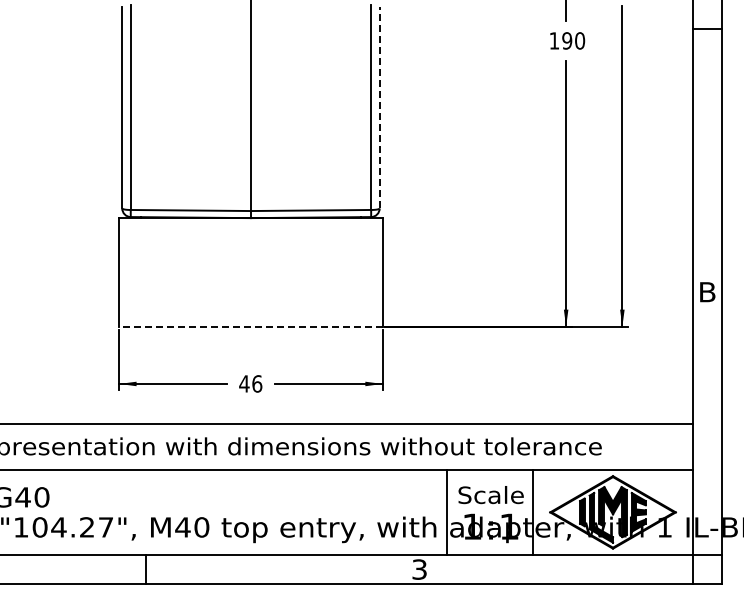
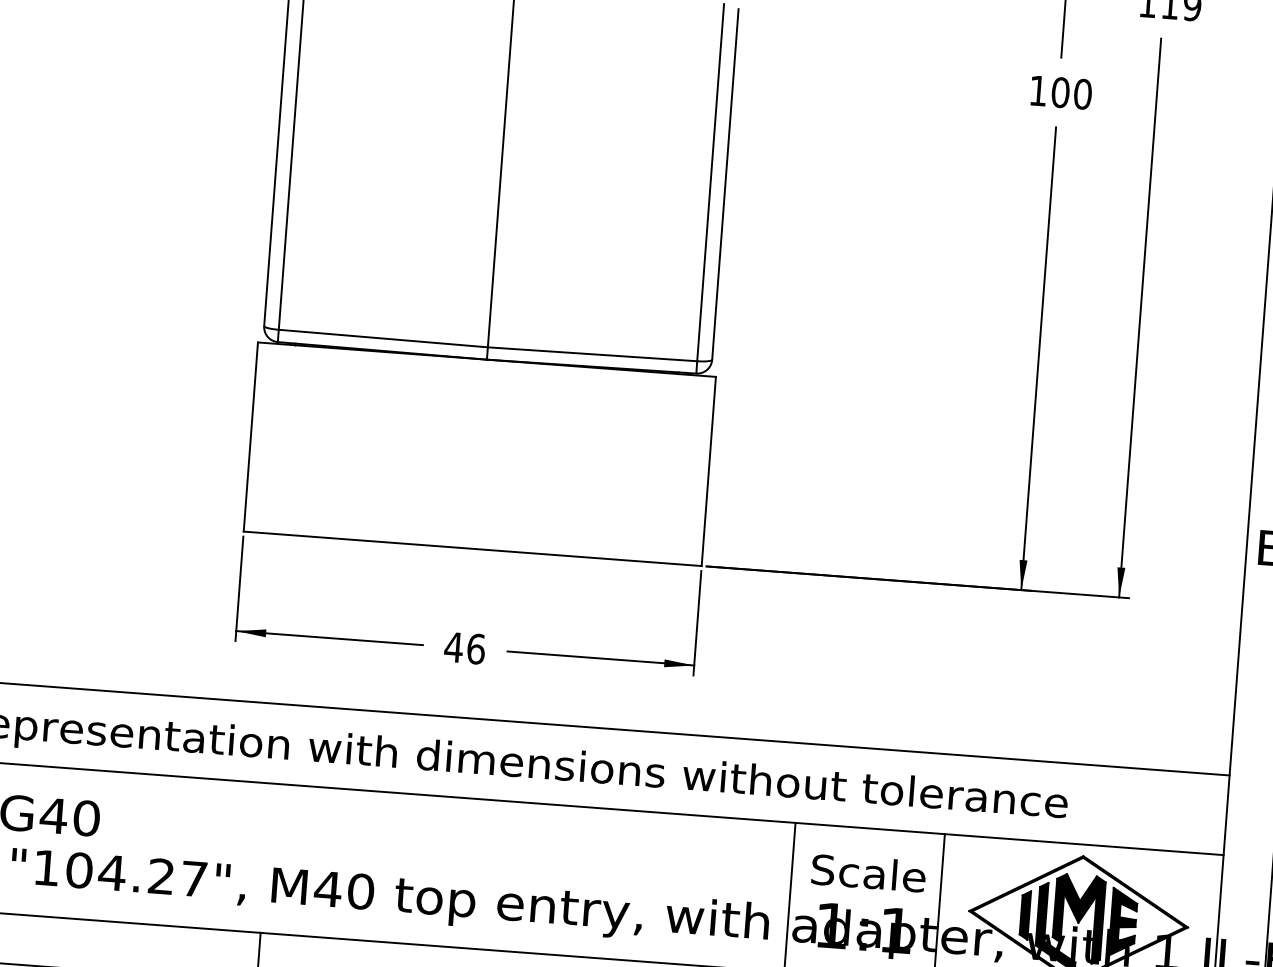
text: (567, 40) -> (1061, 91), 190 -> 100
line: (379, 107) -> (725, 183), dashed -> solid
line: (250, 326) -> (471, 548), dashed -> solid

